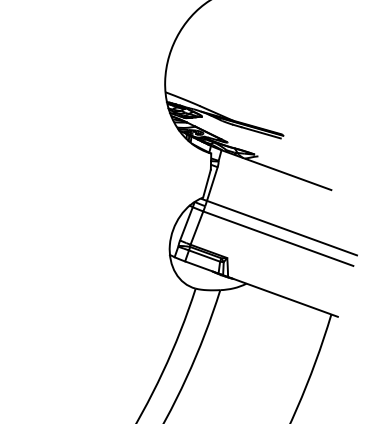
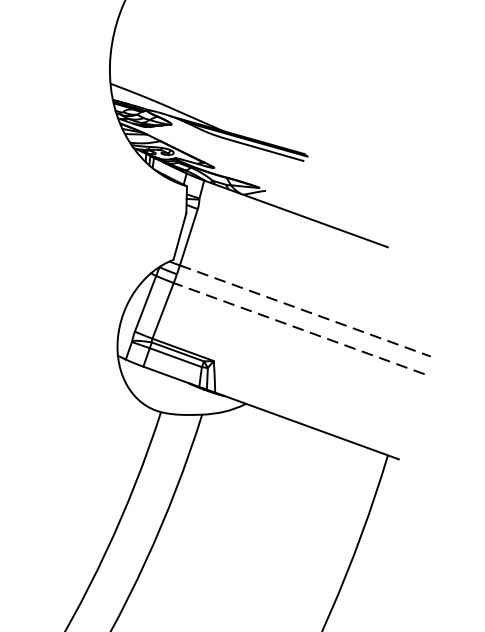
line: (282, 228) -> (306, 311), solid -> dashed
line: (278, 238) -> (299, 328), solid -> dashed

